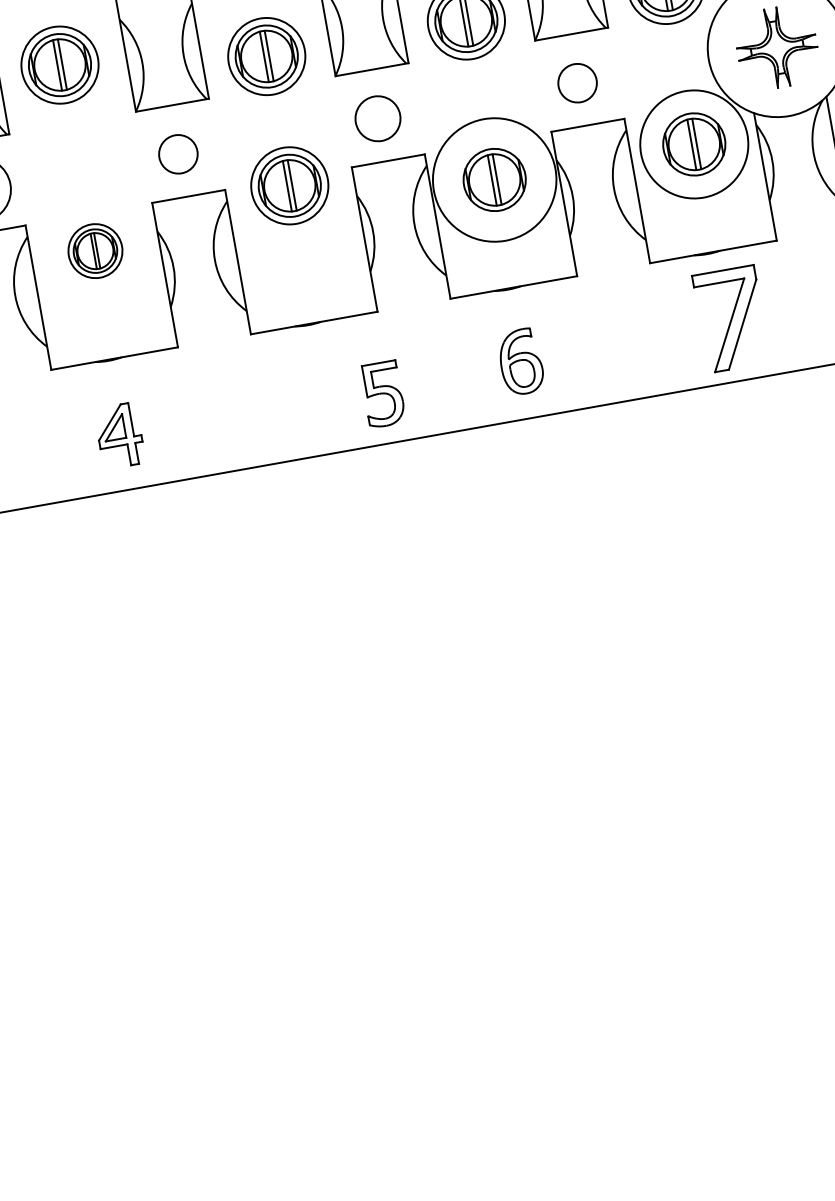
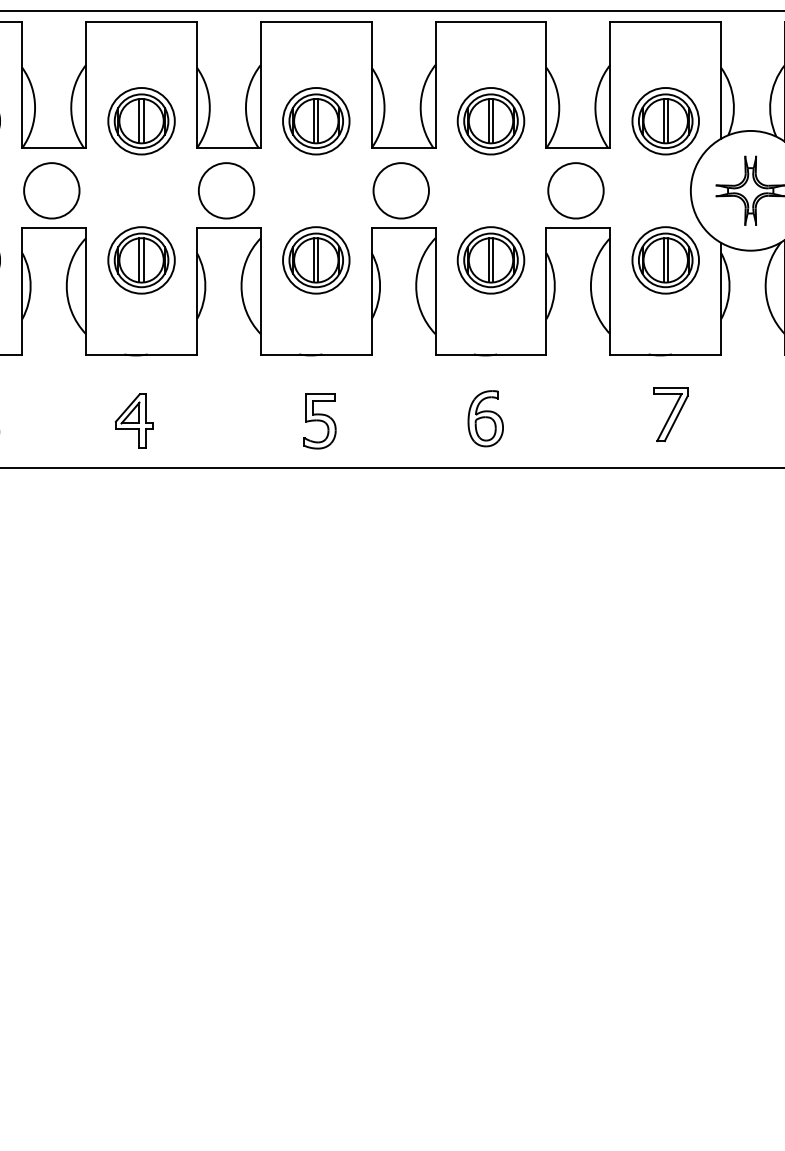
part: (59, 65) -> (141, 121), moved
circle: (576, 82) -> (575, 190), size x1.67
circle: (377, 118) -> (400, 190), size x1.43
circle: (694, 144) -> (665, 260), size x0.71
circle: (178, 153) -> (226, 190), size x1.67
circle: (494, 180) -> (490, 260), size x0.62
part: (290, 185) -> (316, 260), moved
part: (95, 251) -> (141, 260), size x1.43
part: (731, 319) -> (670, 414), size x0.62
part: (382, 394) -> (319, 421), moved

